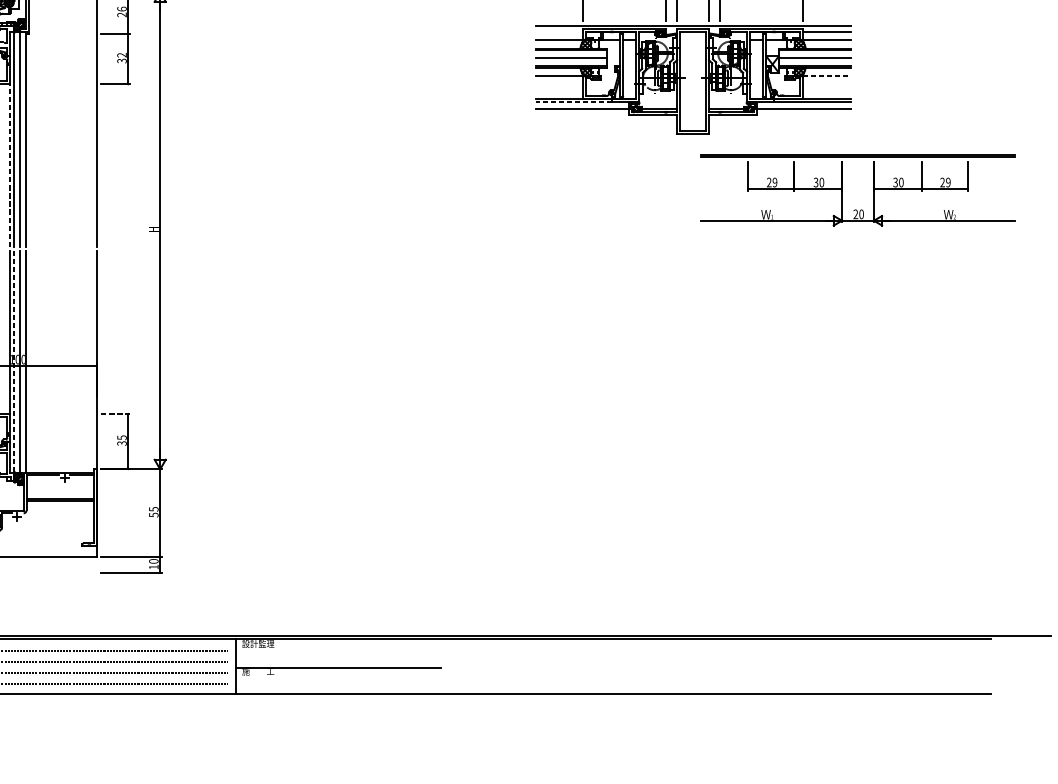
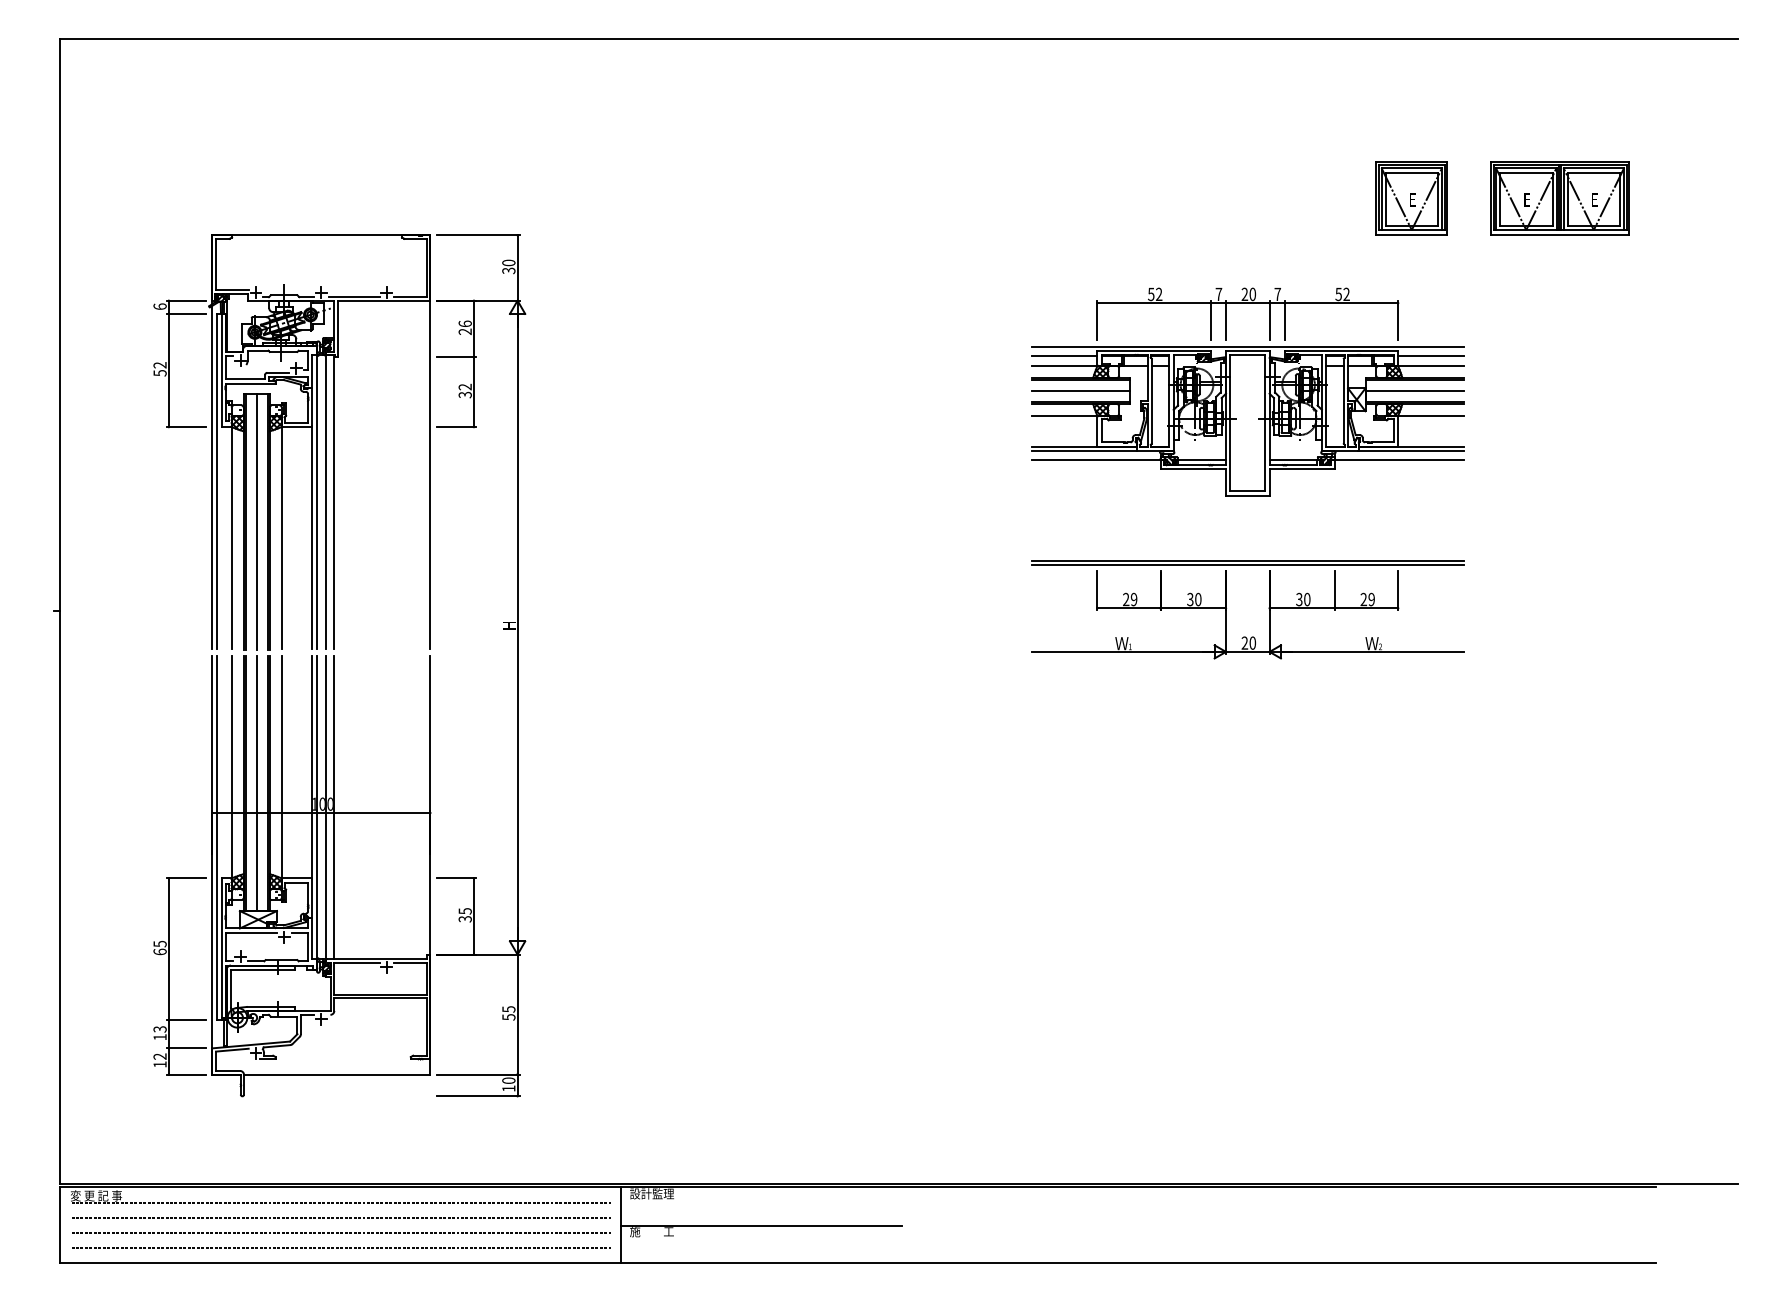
line: (559, 32) -> (1064, 355), added
line: (826, 76) -> (1430, 416), dashed -> solid
line: (573, 102) -> (1084, 451), dashed -> solid
line: (10, 165) -> (312, 537), dashed -> solid
part: (843, 189) -> (1227, 608), moved
line: (14, 365) -> (317, 812), dashed -> solid
line: (115, 413) -> (456, 878), dashed -> solid

